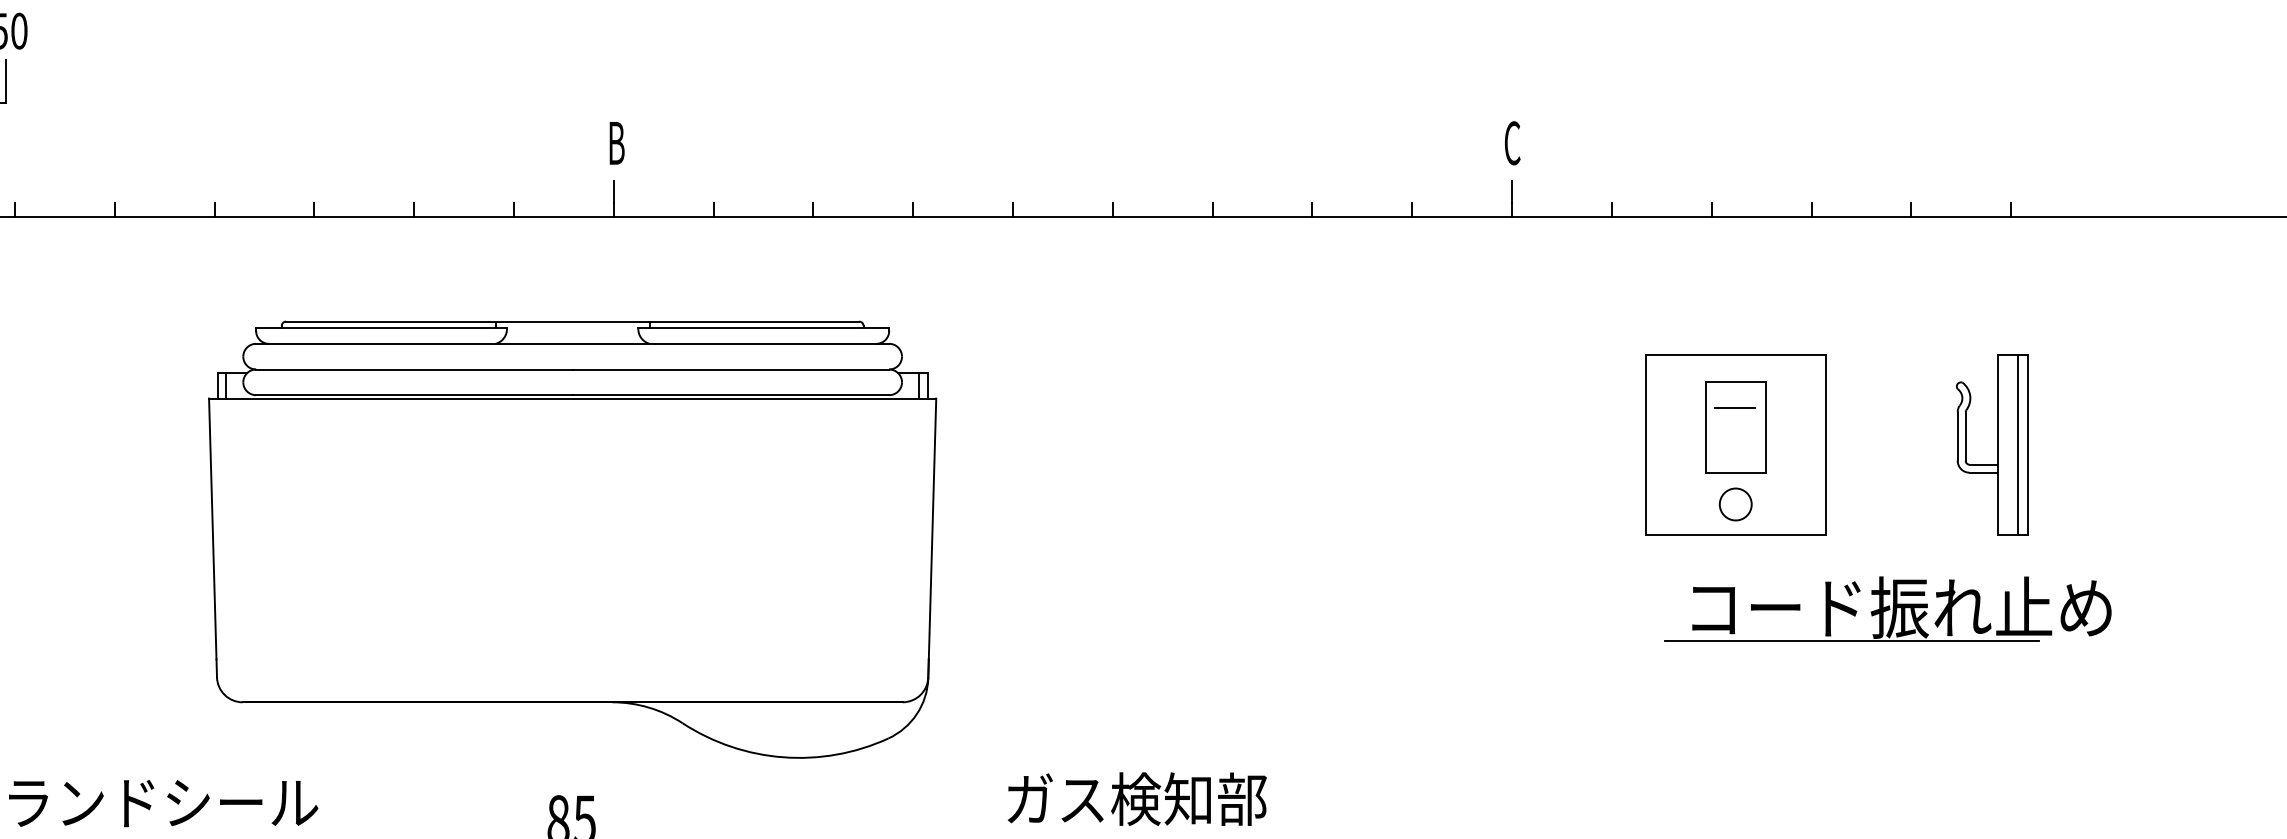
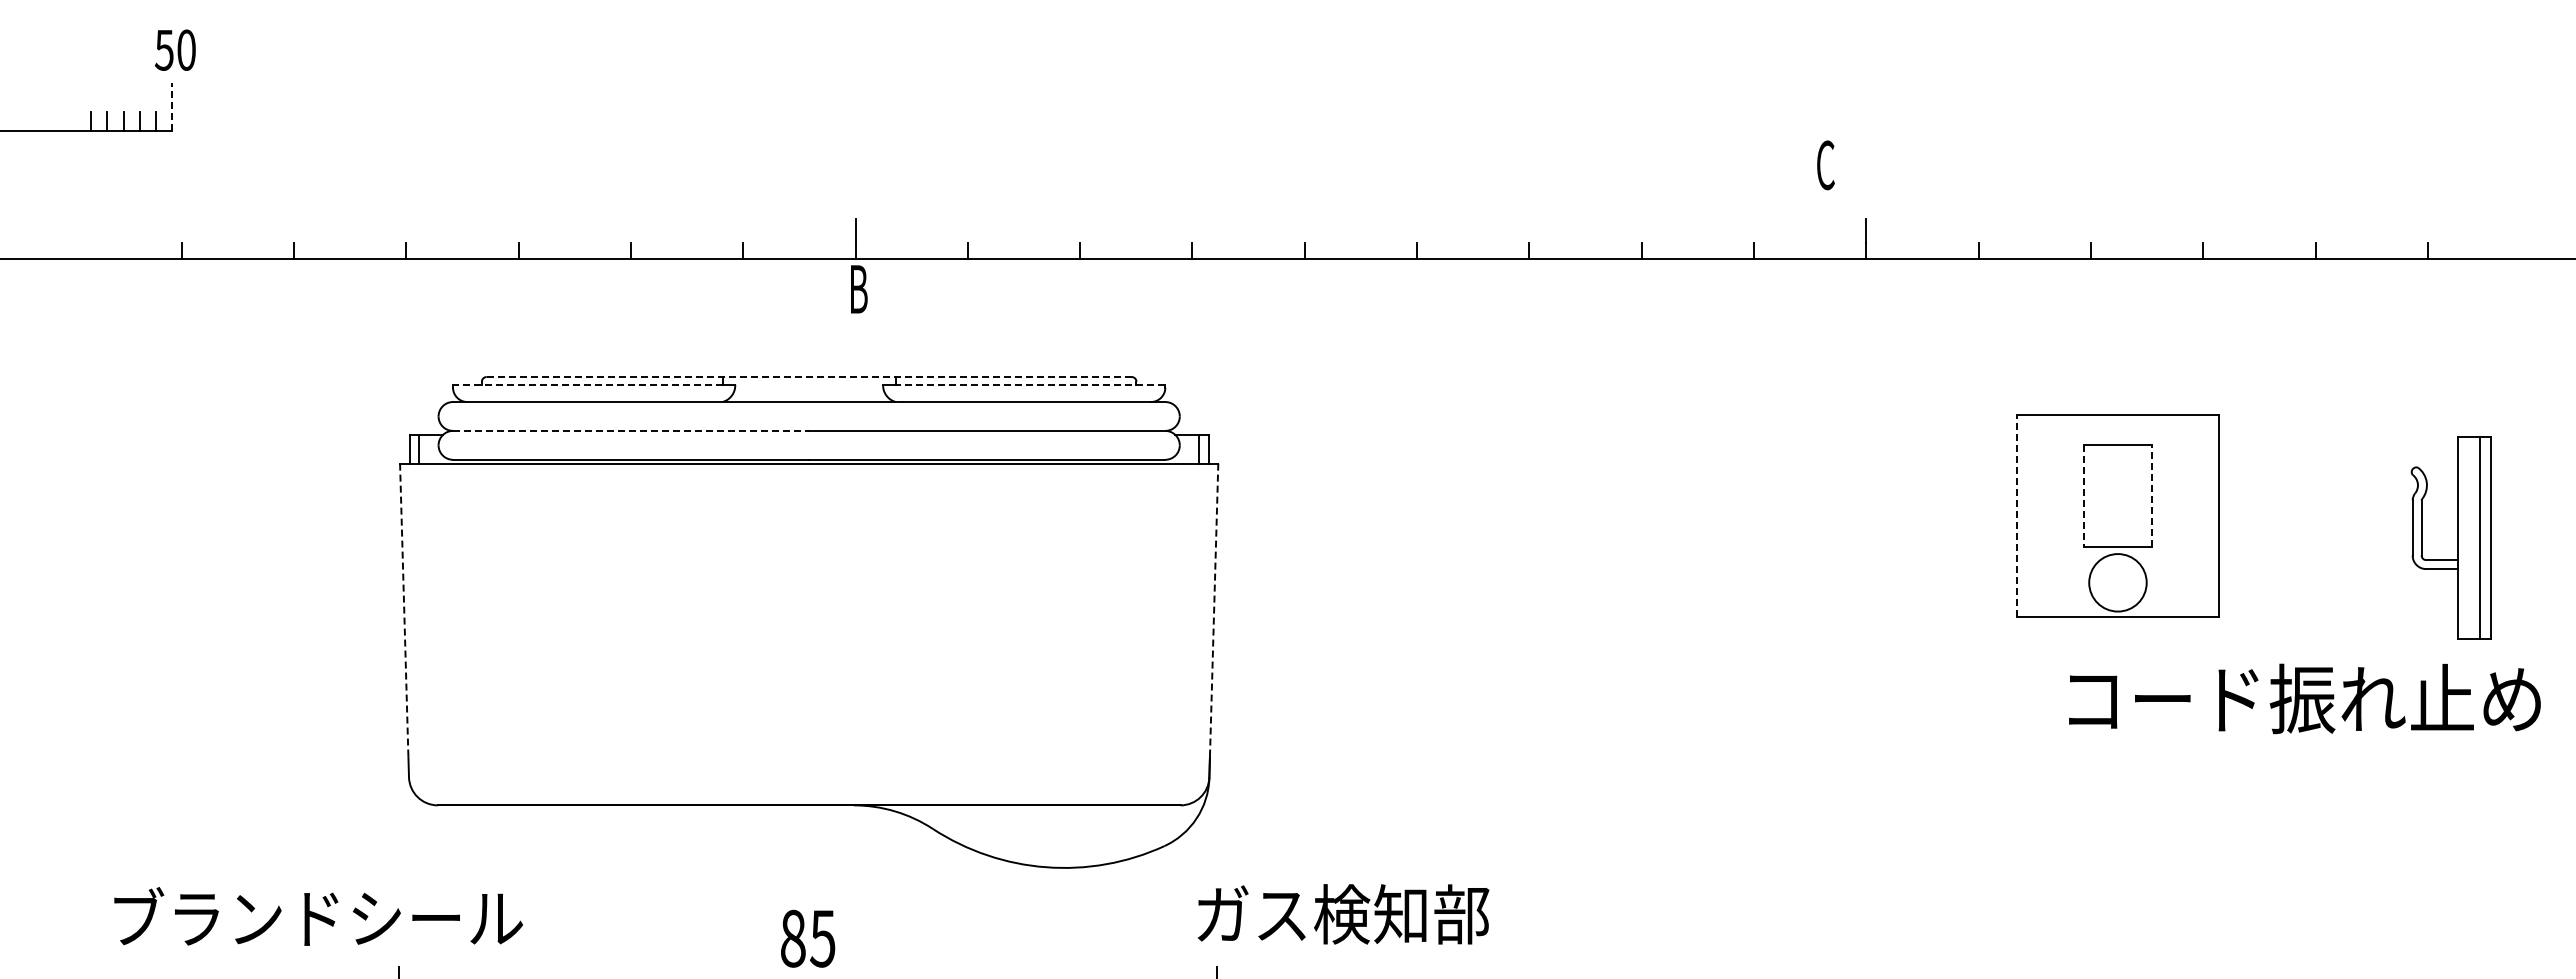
line: (5, 81) -> (171, 106), solid -> dashed
text: (617, 143) -> (859, 289), moved
text: (1512, 143) -> (1825, 165), moved
line: (572, 322) -> (808, 377), solid -> dashed
line: (375, 328) -> (587, 384), solid -> dashed
line: (769, 328) -> (1030, 384), solid -> dashed
line: (414, 369) -> (631, 430), solid -> dashed
line: (1735, 407) -> (2117, 473), removed
line: (1765, 426) -> (2151, 495), solid -> dashed
line: (1706, 427) -> (2084, 496), solid -> dashed
line: (1645, 444) -> (2016, 515), solid -> dashed
part: (1997, 444) -> (2457, 537), moved
circle: (1735, 504) -> (2117, 582), size x1.6
line: (213, 529) -> (404, 610), solid -> dashed
line: (932, 529) -> (1214, 610), solid -> dashed
line: (1851, 641) -> (2248, 736), removed
text: (1137, 799) -> (1343, 914), moved

